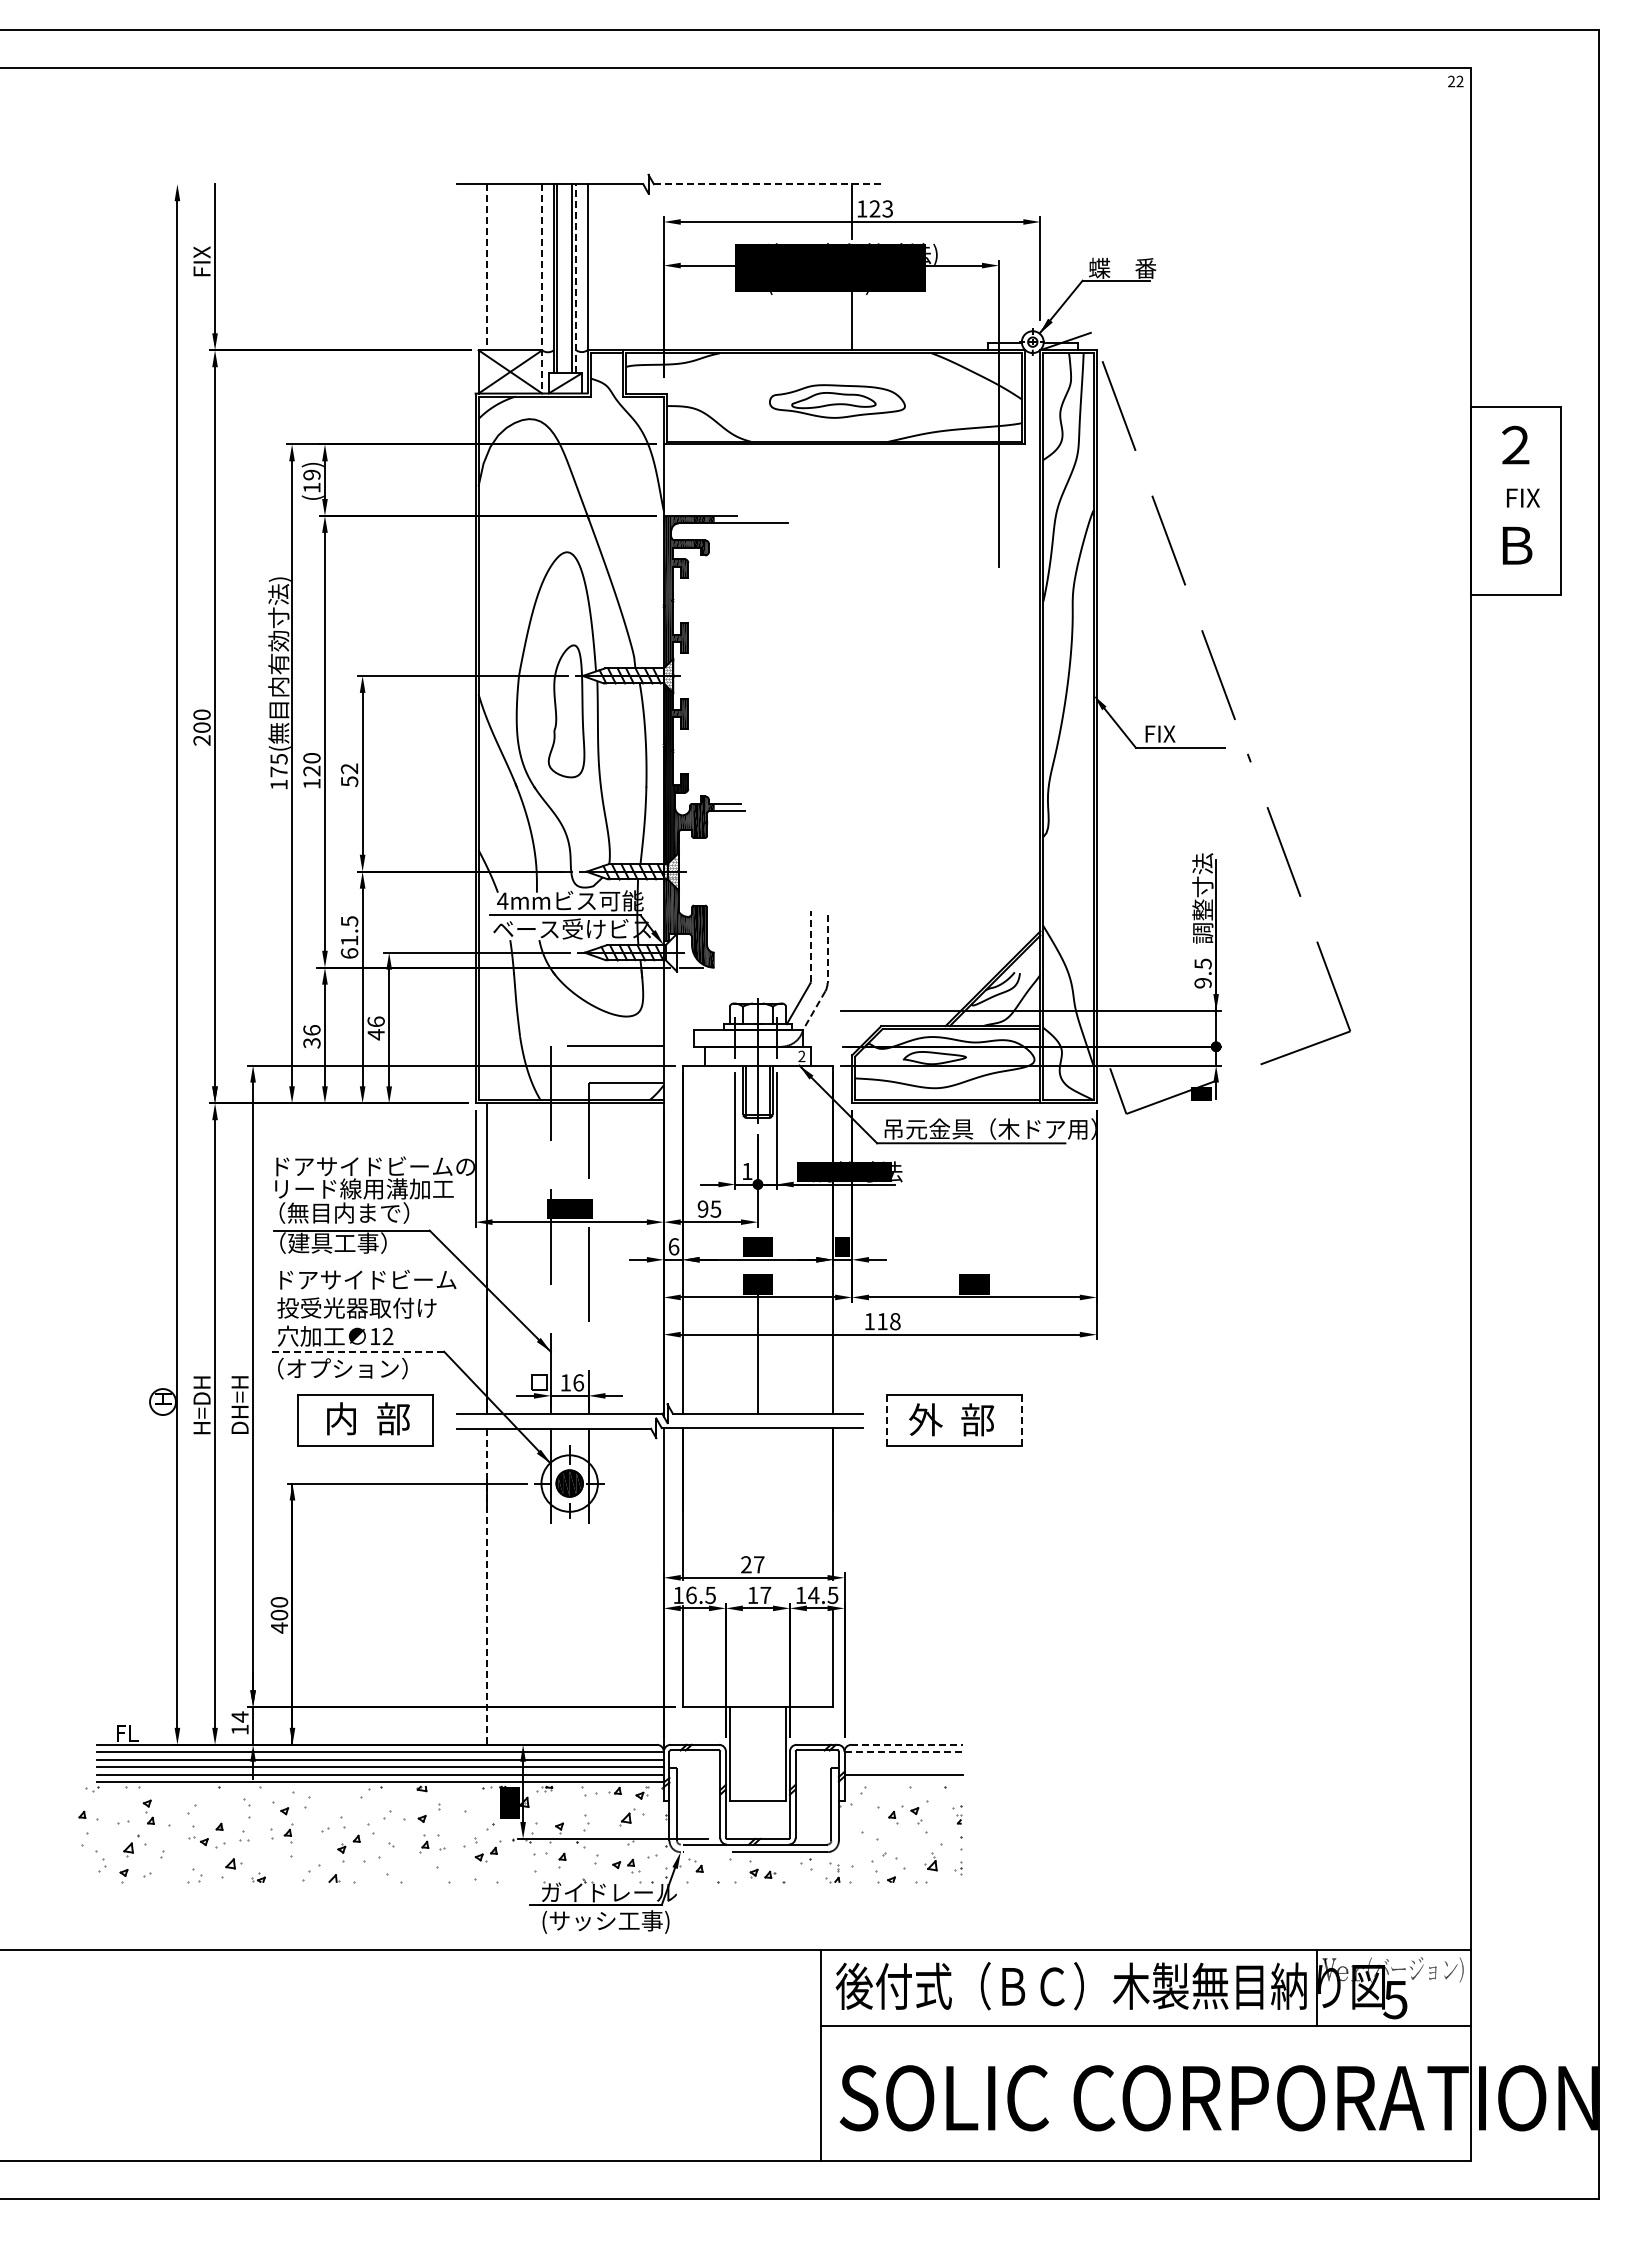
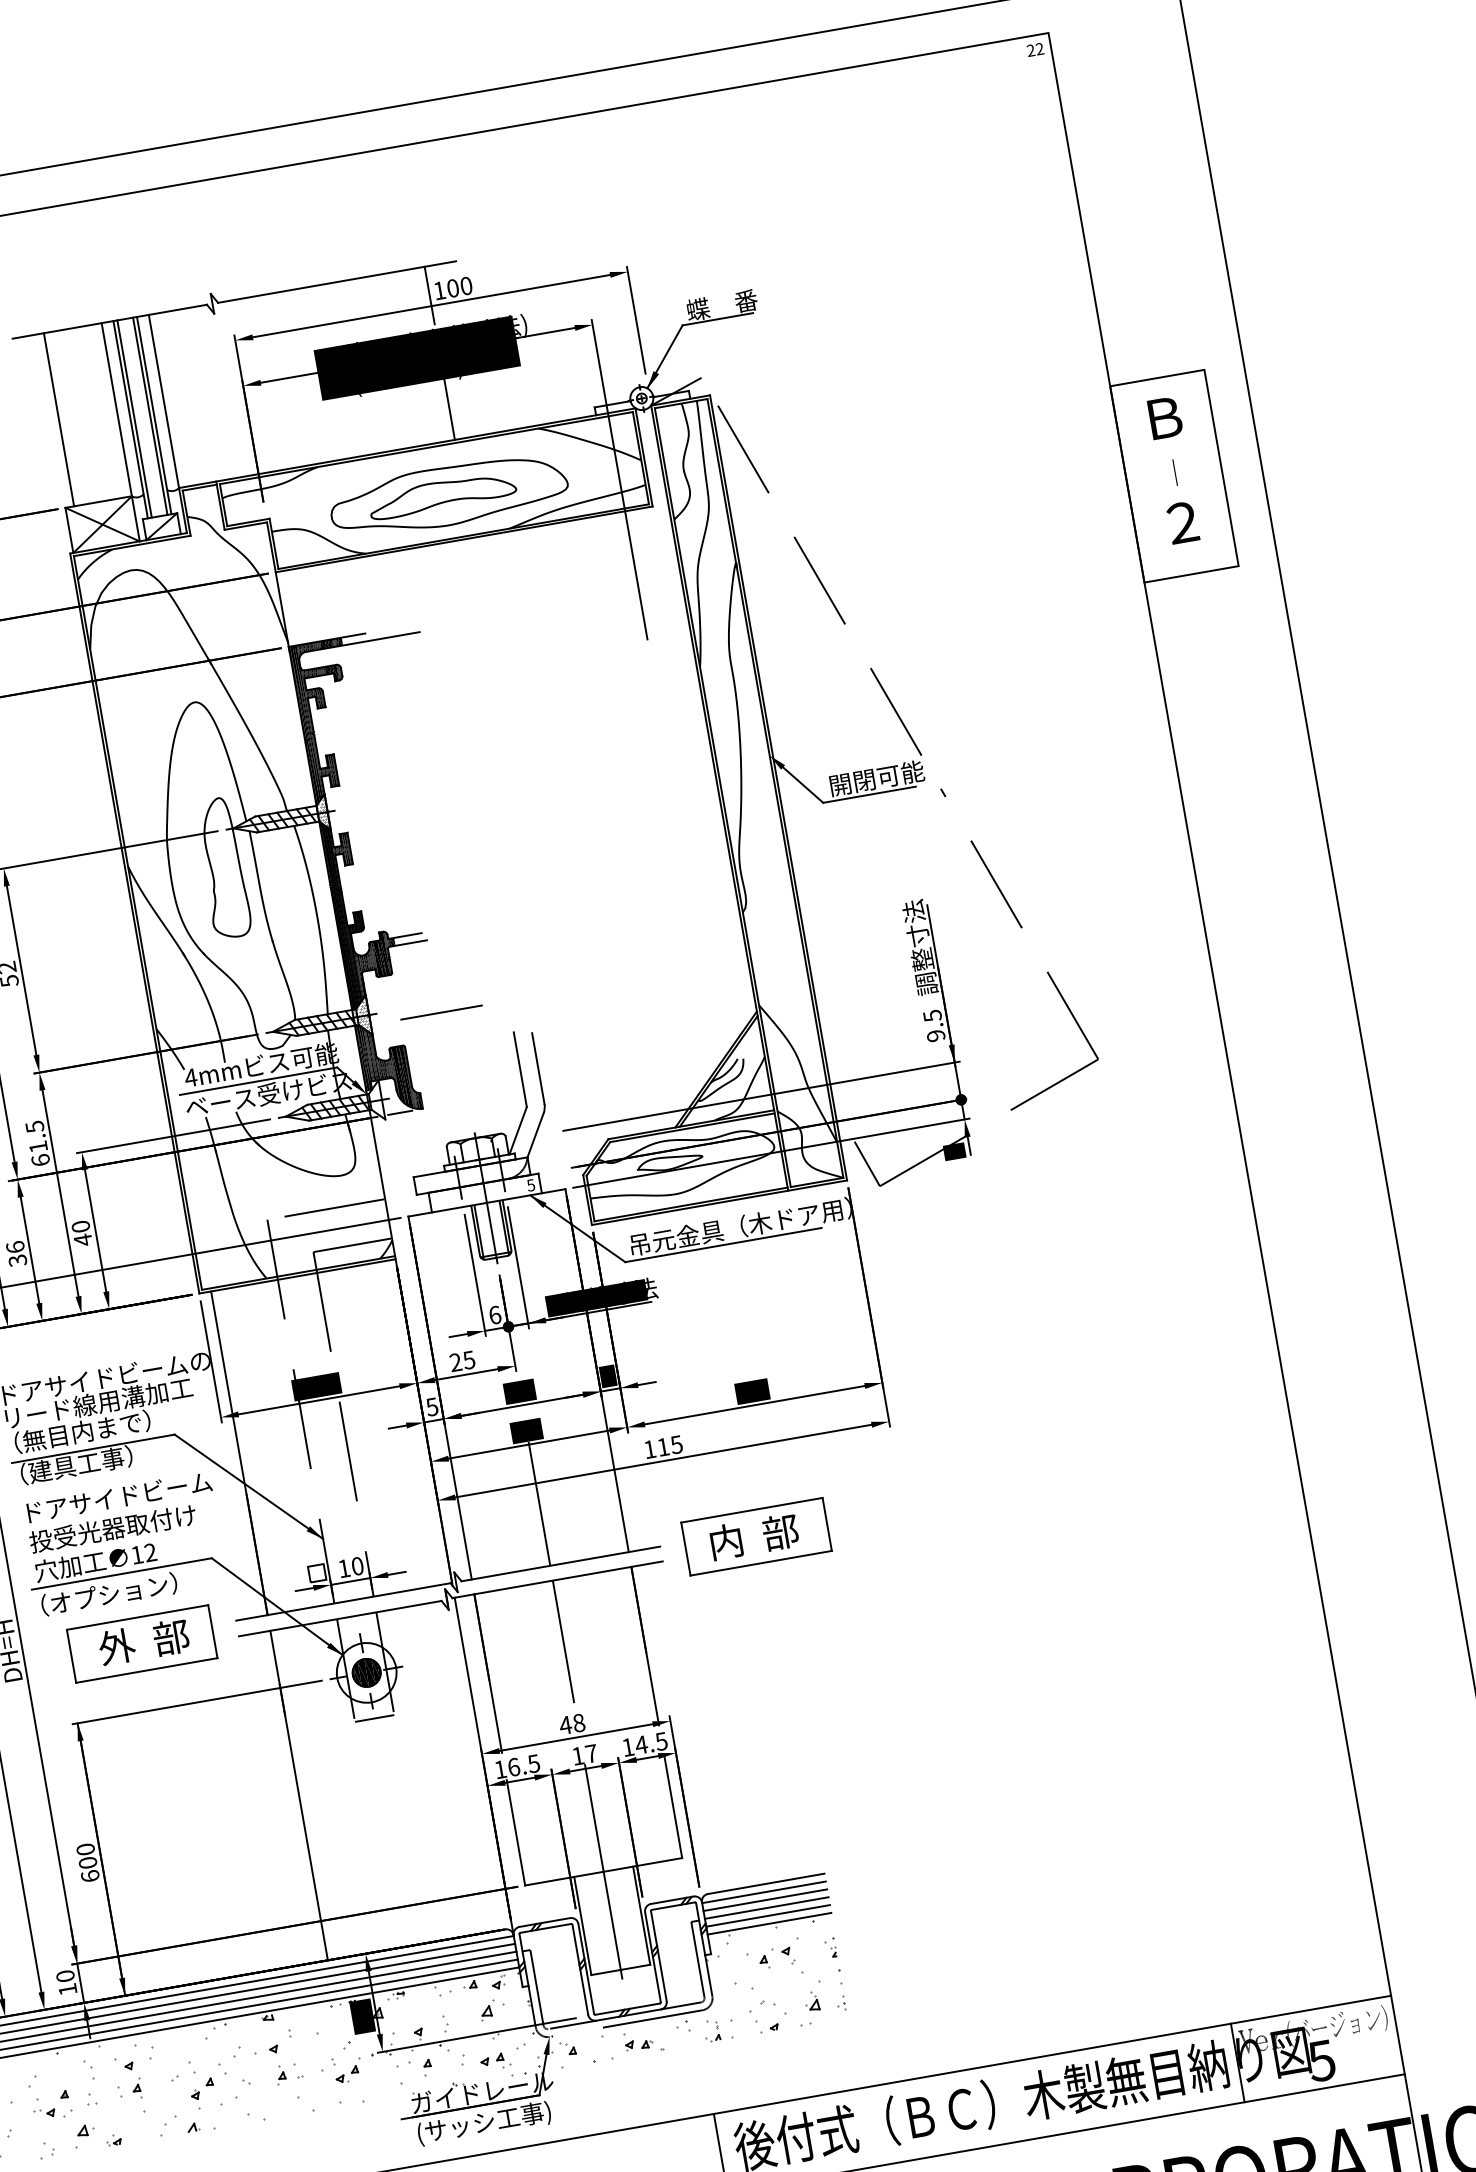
line: (768, 184) -> (337, 282), dashed -> solid
text: (881, 208) -> (459, 286), 123 -> 100
line: (486, 267) -> (58, 420), dashed -> solid
line: (576, 278) -> (154, 415), dashed -> solid
line: (542, 288) -> (120, 431), dashed -> solid
part: (837, 401) -> (449, 495), size x1.67
text: (1516, 444) -> (1164, 417), ２ -> Ｂ
text: (1523, 497) -> (1181, 471), FIX -> ｜
text: (1517, 545) -> (1184, 522), Ｂ -> ２
text: (1189, 733) -> (876, 778), FIX -> 開閉可能
line: (746, 880) -> (441, 1011), added
line: (810, 946) -> (520, 1069), dashed -> solid
line: (827, 948) -> (538, 1068), dashed -> solid
line: (813, 1011) -> (534, 1136), dashed -> solid
text: (375, 1021) -> (80, 1226), 46 -> 40
text: (801, 1056) -> (530, 1185), 2 -> 5
text: (747, 1171) -> (495, 1315), 1 -> 6
text: (702, 1209) -> (455, 1362), 95 -> 25
text: (673, 1246) -> (431, 1406), 6 -> 5
text: (894, 1321) -> (675, 1444), 118 -> 115
line: (357, 1351) -> (121, 1573), dashed -> solid
text: (578, 1382) -> (357, 1565), 16 -> 10
text: (341, 1418) -> (116, 1646), 内  部 -> 外  部
line: (886, 1419) -> (685, 1548), dashed -> solid
text: (925, 1419) -> (726, 1541), 外  部 -> 内  部
line: (1022, 1420) -> (827, 1524), dashed -> solid
line: (757, 1486) -> (563, 1641), added
line: (569, 1527) -> (374, 1718), added
text: (752, 1564) -> (572, 1724), 27 -> 48
line: (486, 1587) -> (298, 1796), dashed -> solid
text: (279, 1627) -> (90, 1875), 400 -> 600
line: (757, 1706) -> (603, 1871), added
text: (239, 1716) -> (64, 1975), 14 -> 10
line: (907, 1744) -> (766, 1883), dashed -> solid
line: (904, 1752) -> (764, 1892), dashed -> solid
line: (903, 1759) -> (764, 1899), added
line: (903, 1767) -> (766, 1908), added
line: (903, 1782) -> (769, 1923), added

